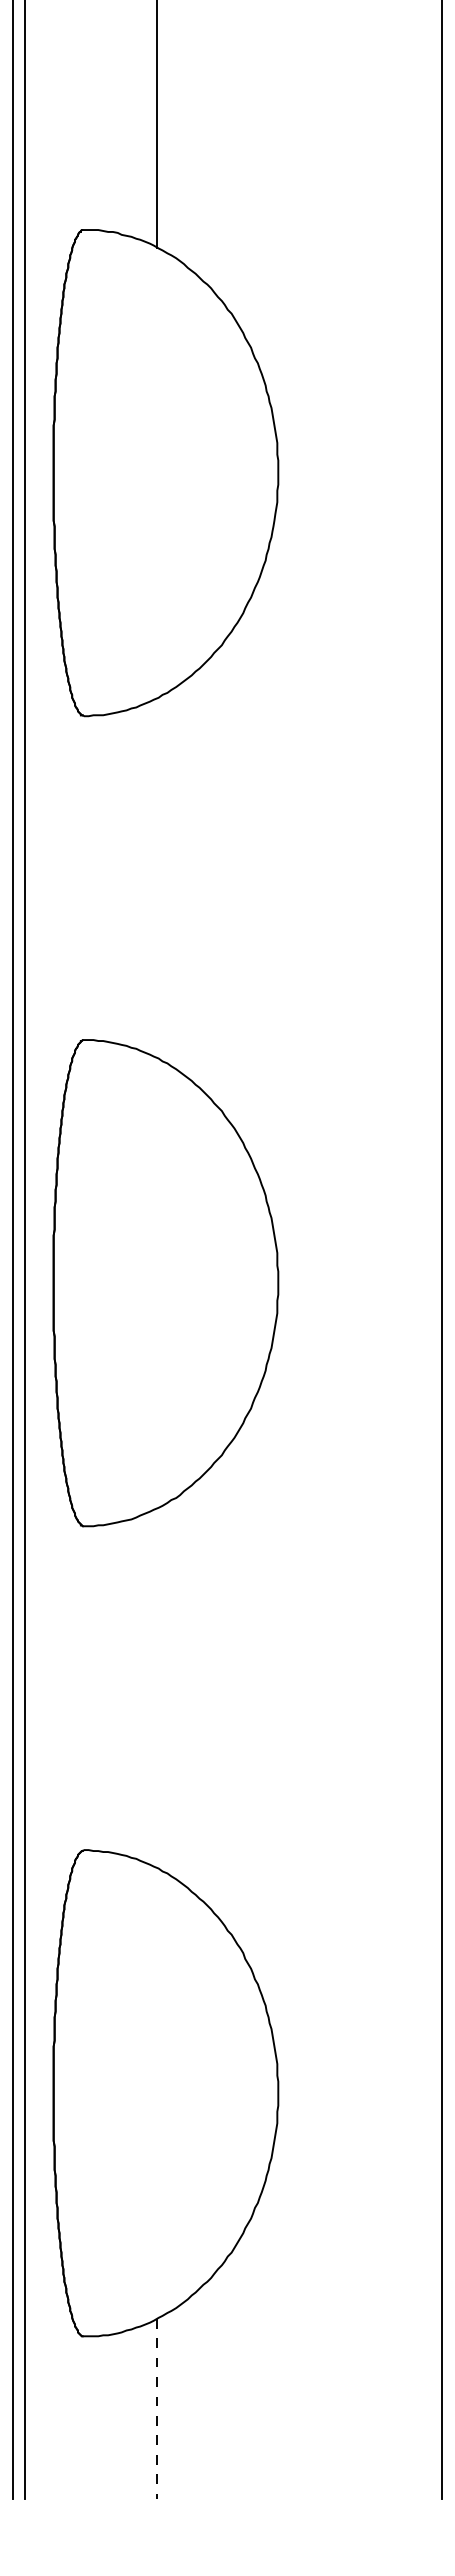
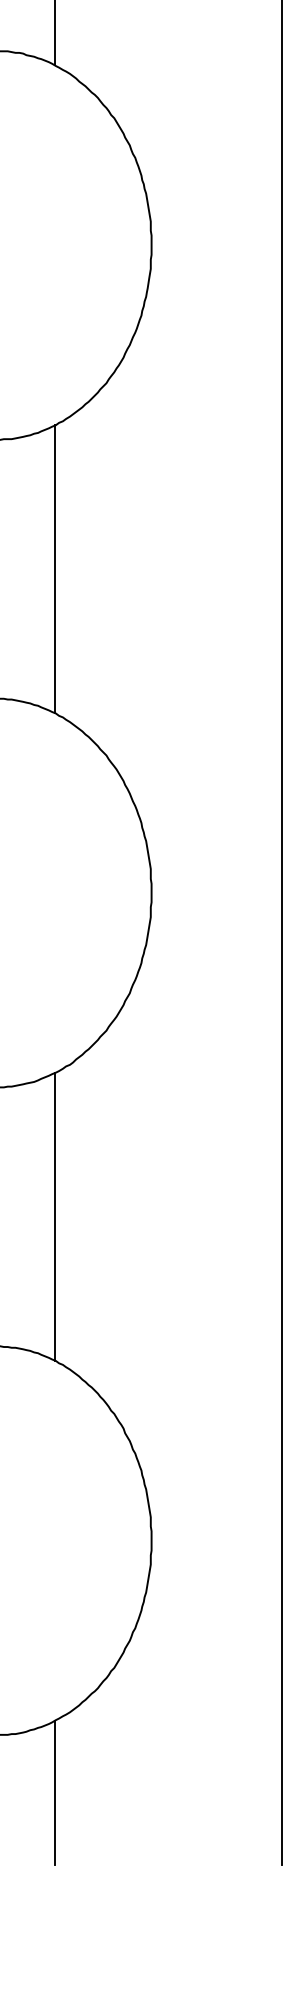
line: (157, 878) -> (55, 569), added
line: (157, 1688) -> (55, 1217), added
line: (157, 2408) -> (55, 1792), dashed -> solid

